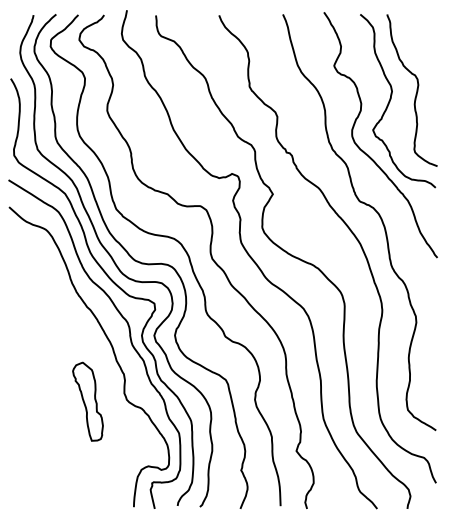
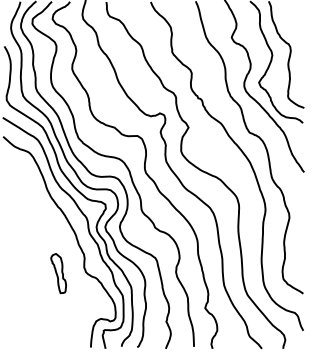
part: (87, 401) -> (58, 273), size x0.71

